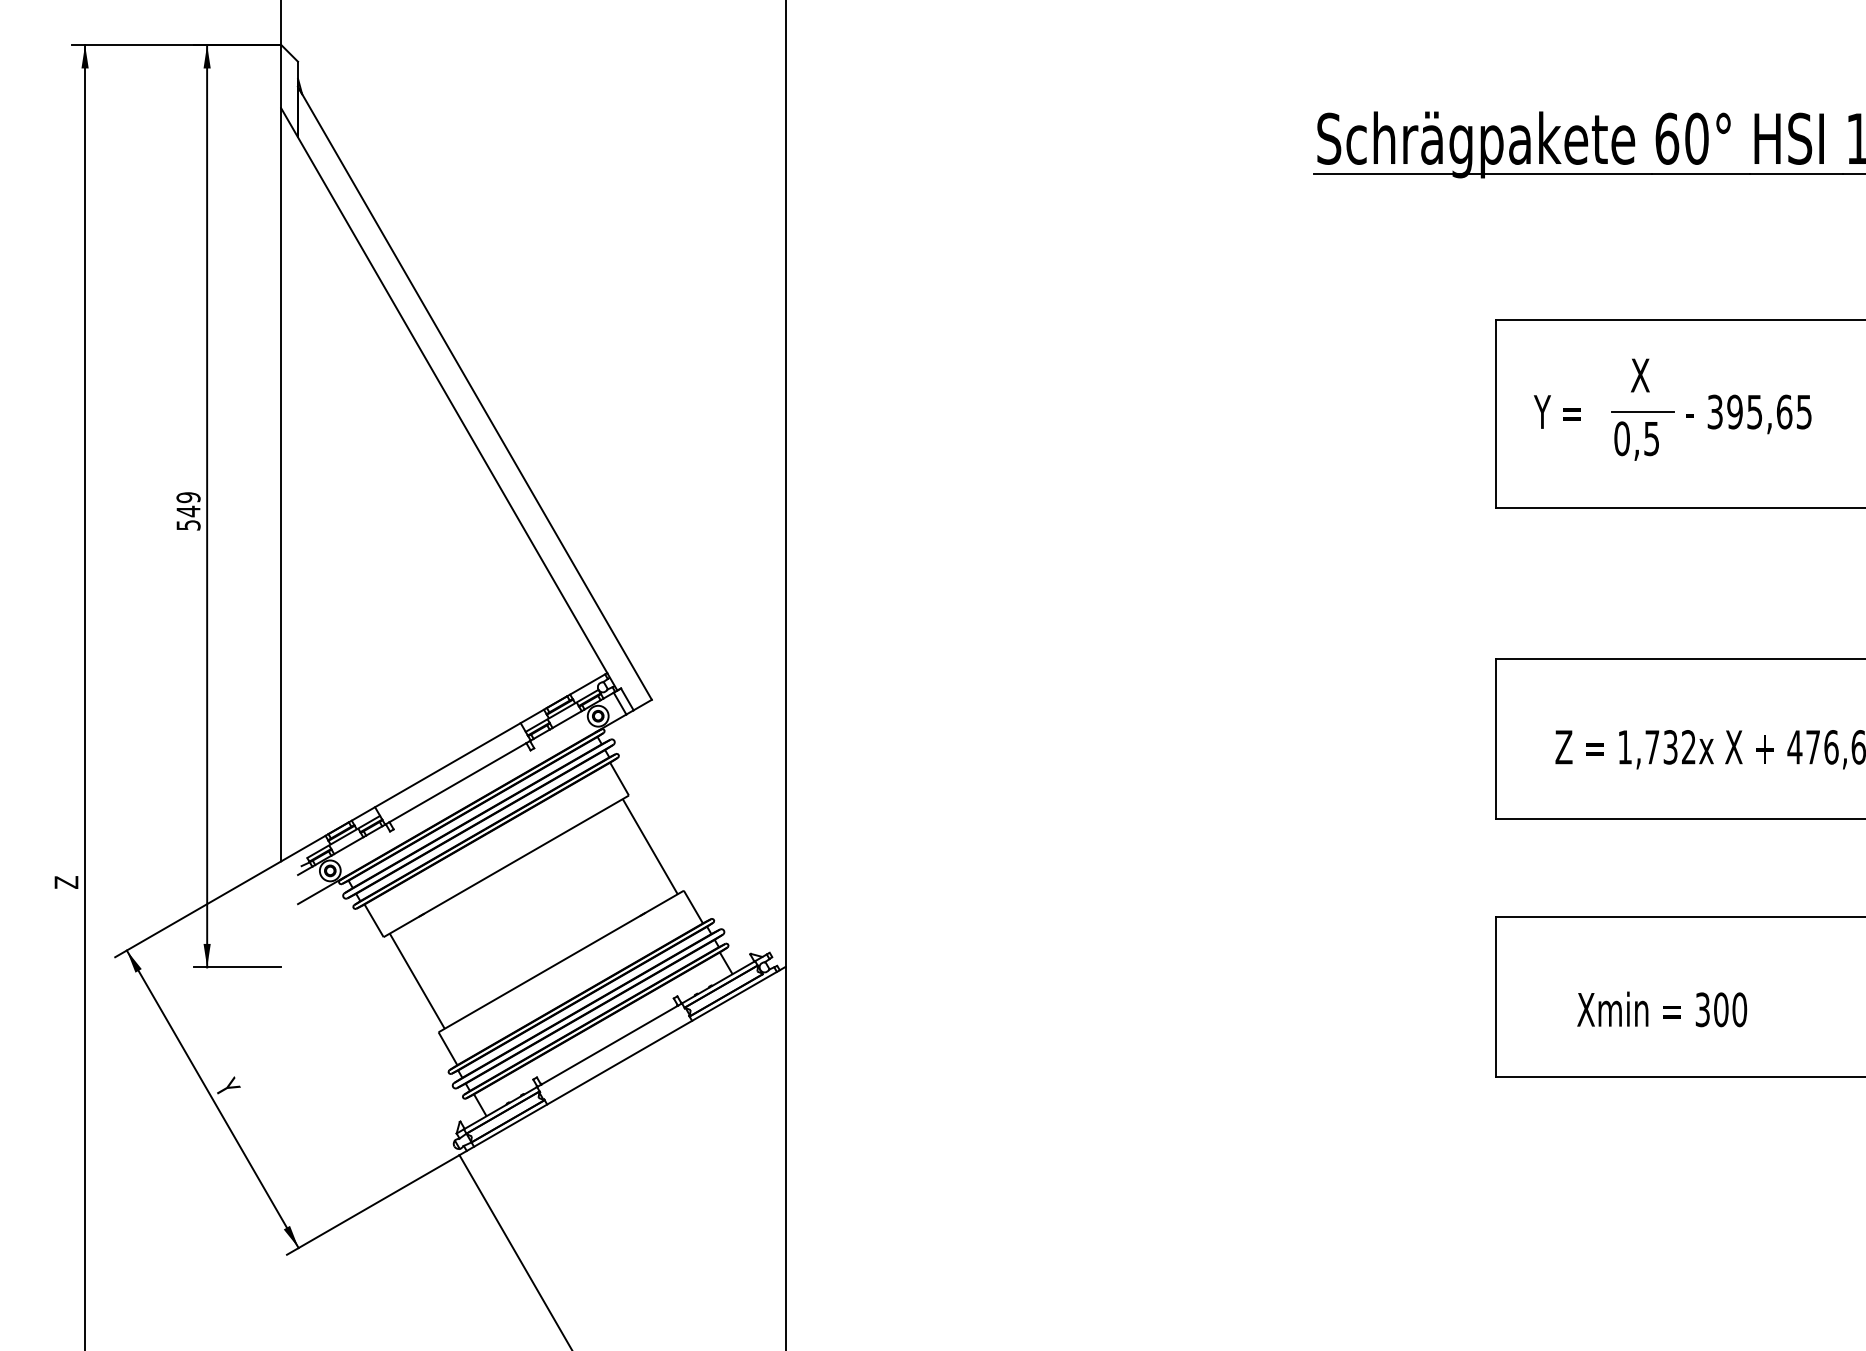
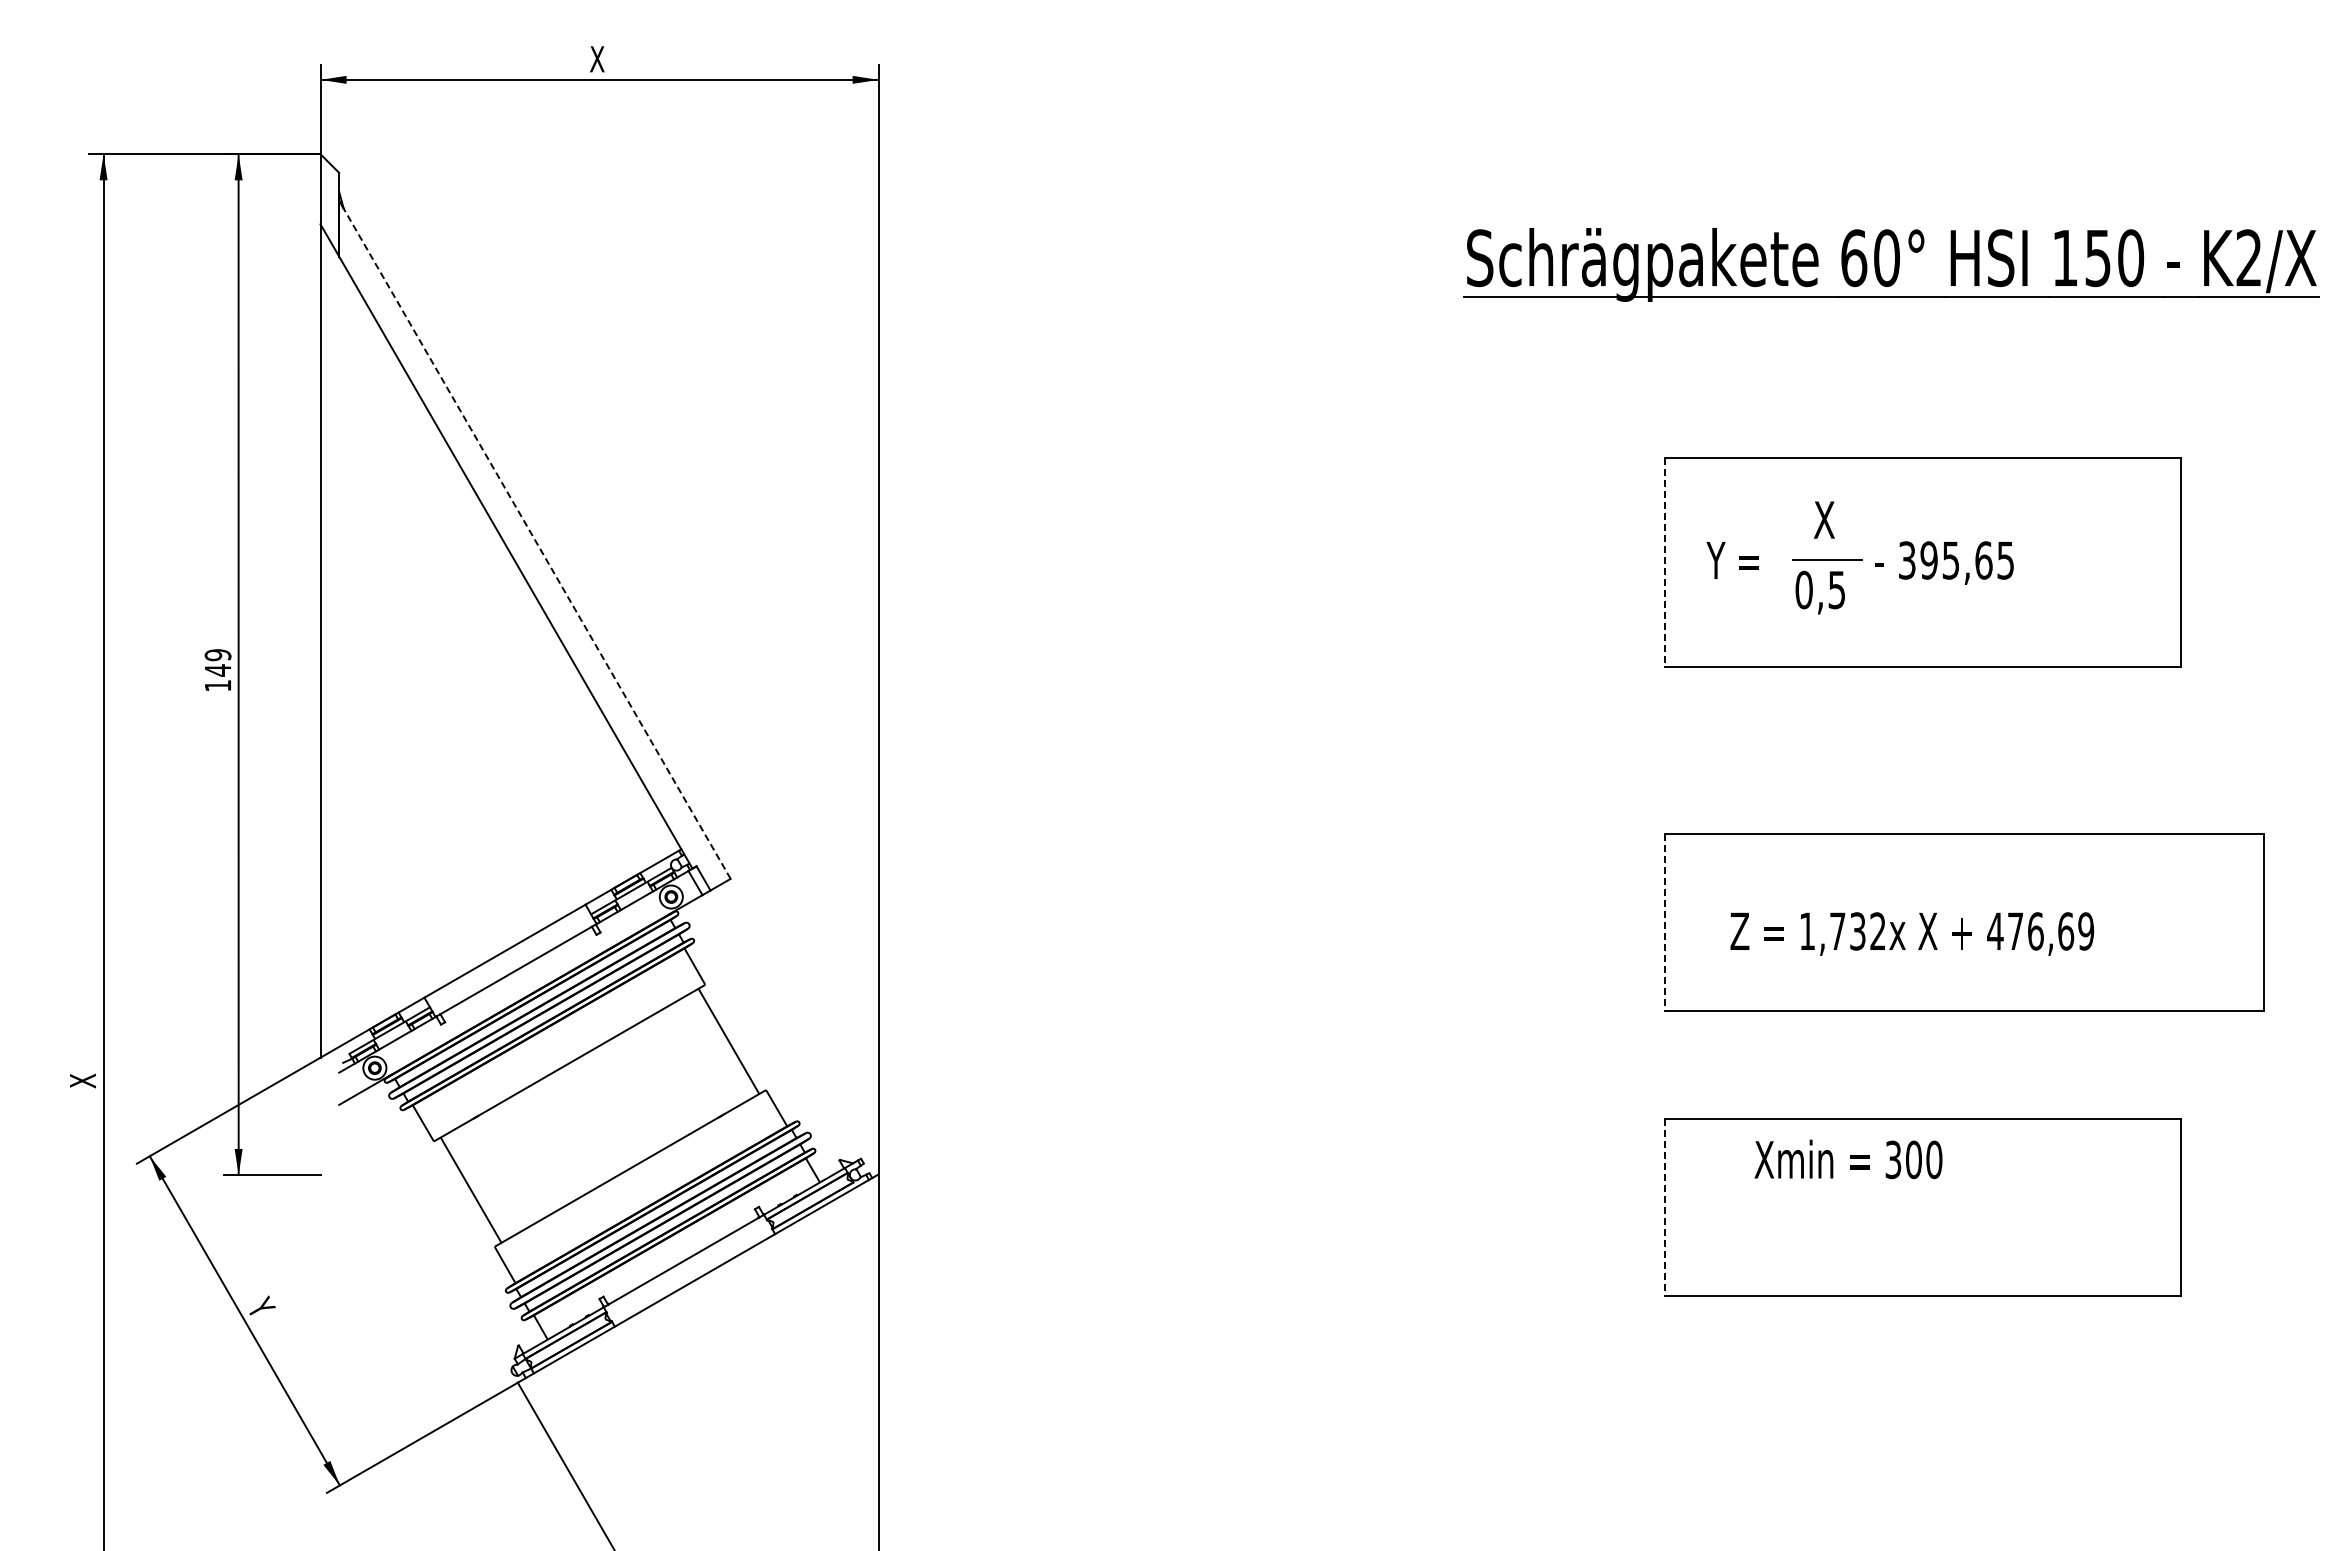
line: (474, 393) -> (534, 539), solid -> dashed
line: (1495, 414) -> (1664, 563), solid -> dashed
text: (188, 525) -> (218, 685), 549 -> 149
line: (1495, 740) -> (1664, 923), solid -> dashed
text: (66, 882) -> (82, 1080), Z -> X
line: (1495, 997) -> (1664, 1208), solid -> dashed
text: (1662, 1009) -> (1848, 1159), moved

